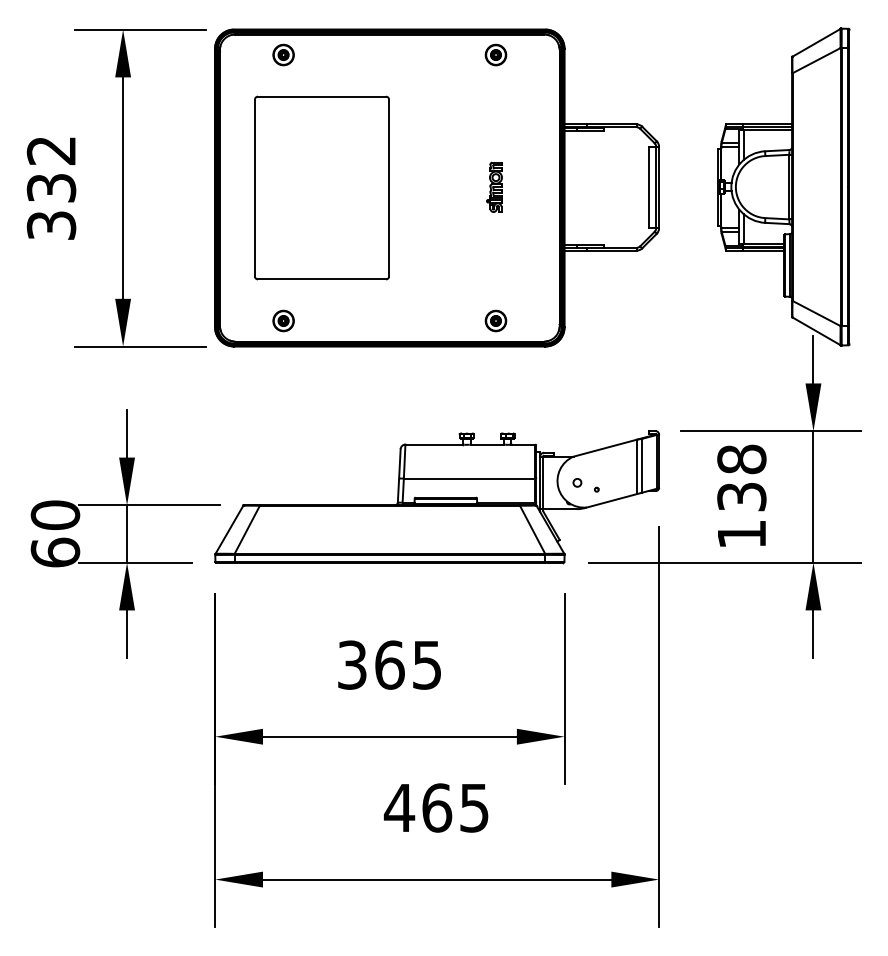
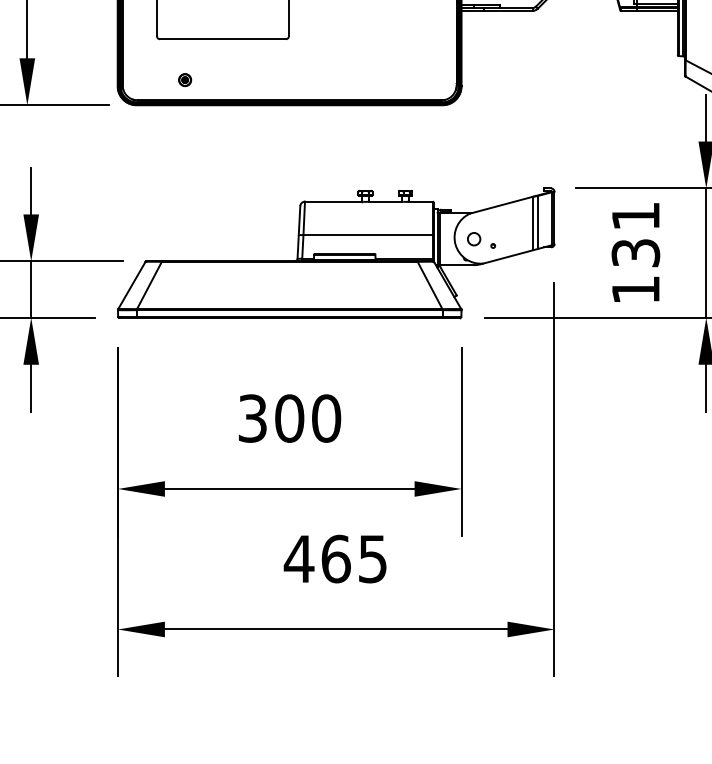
part: (283, 320) -> (185, 79), size x0.6
part: (495, 320) -> (393, 79), removed
text: (741, 459) -> (635, 216), 138 -> 131
circle: (577, 482) -> (474, 238), size x1.6
text: (408, 664) -> (308, 417), 365 -> 300

